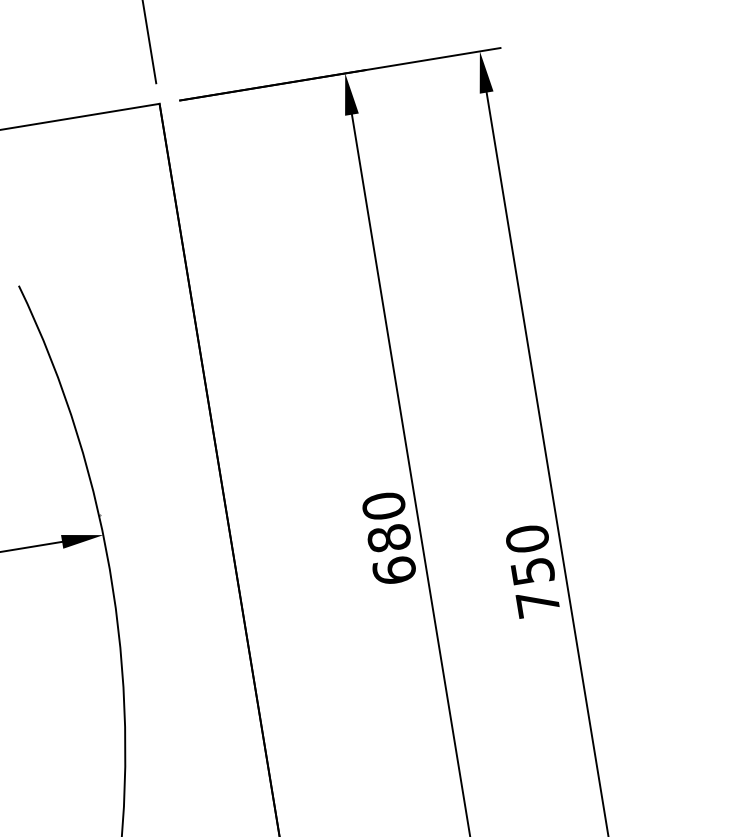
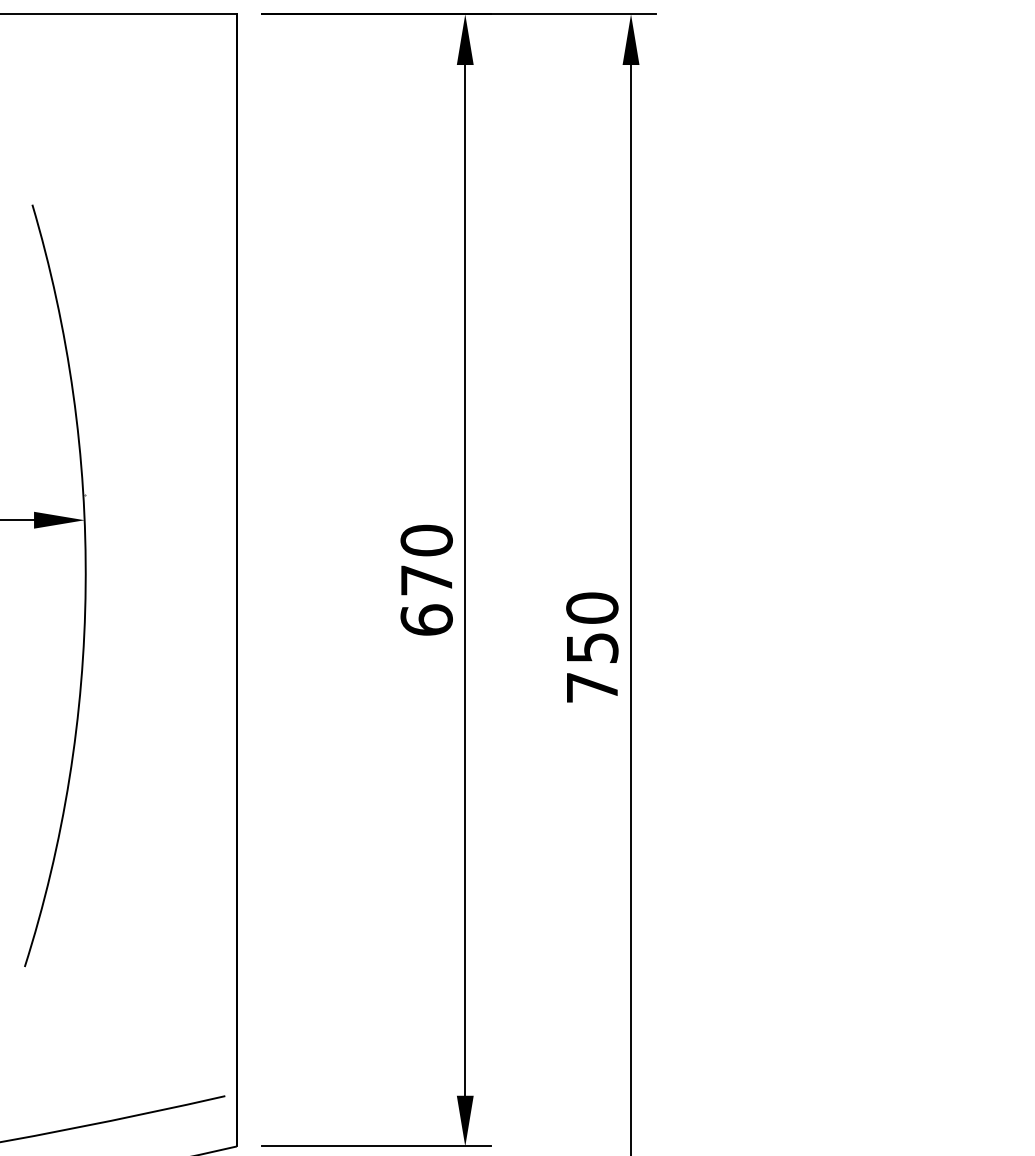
text: (388, 537) -> (426, 579), 680 -> 670

